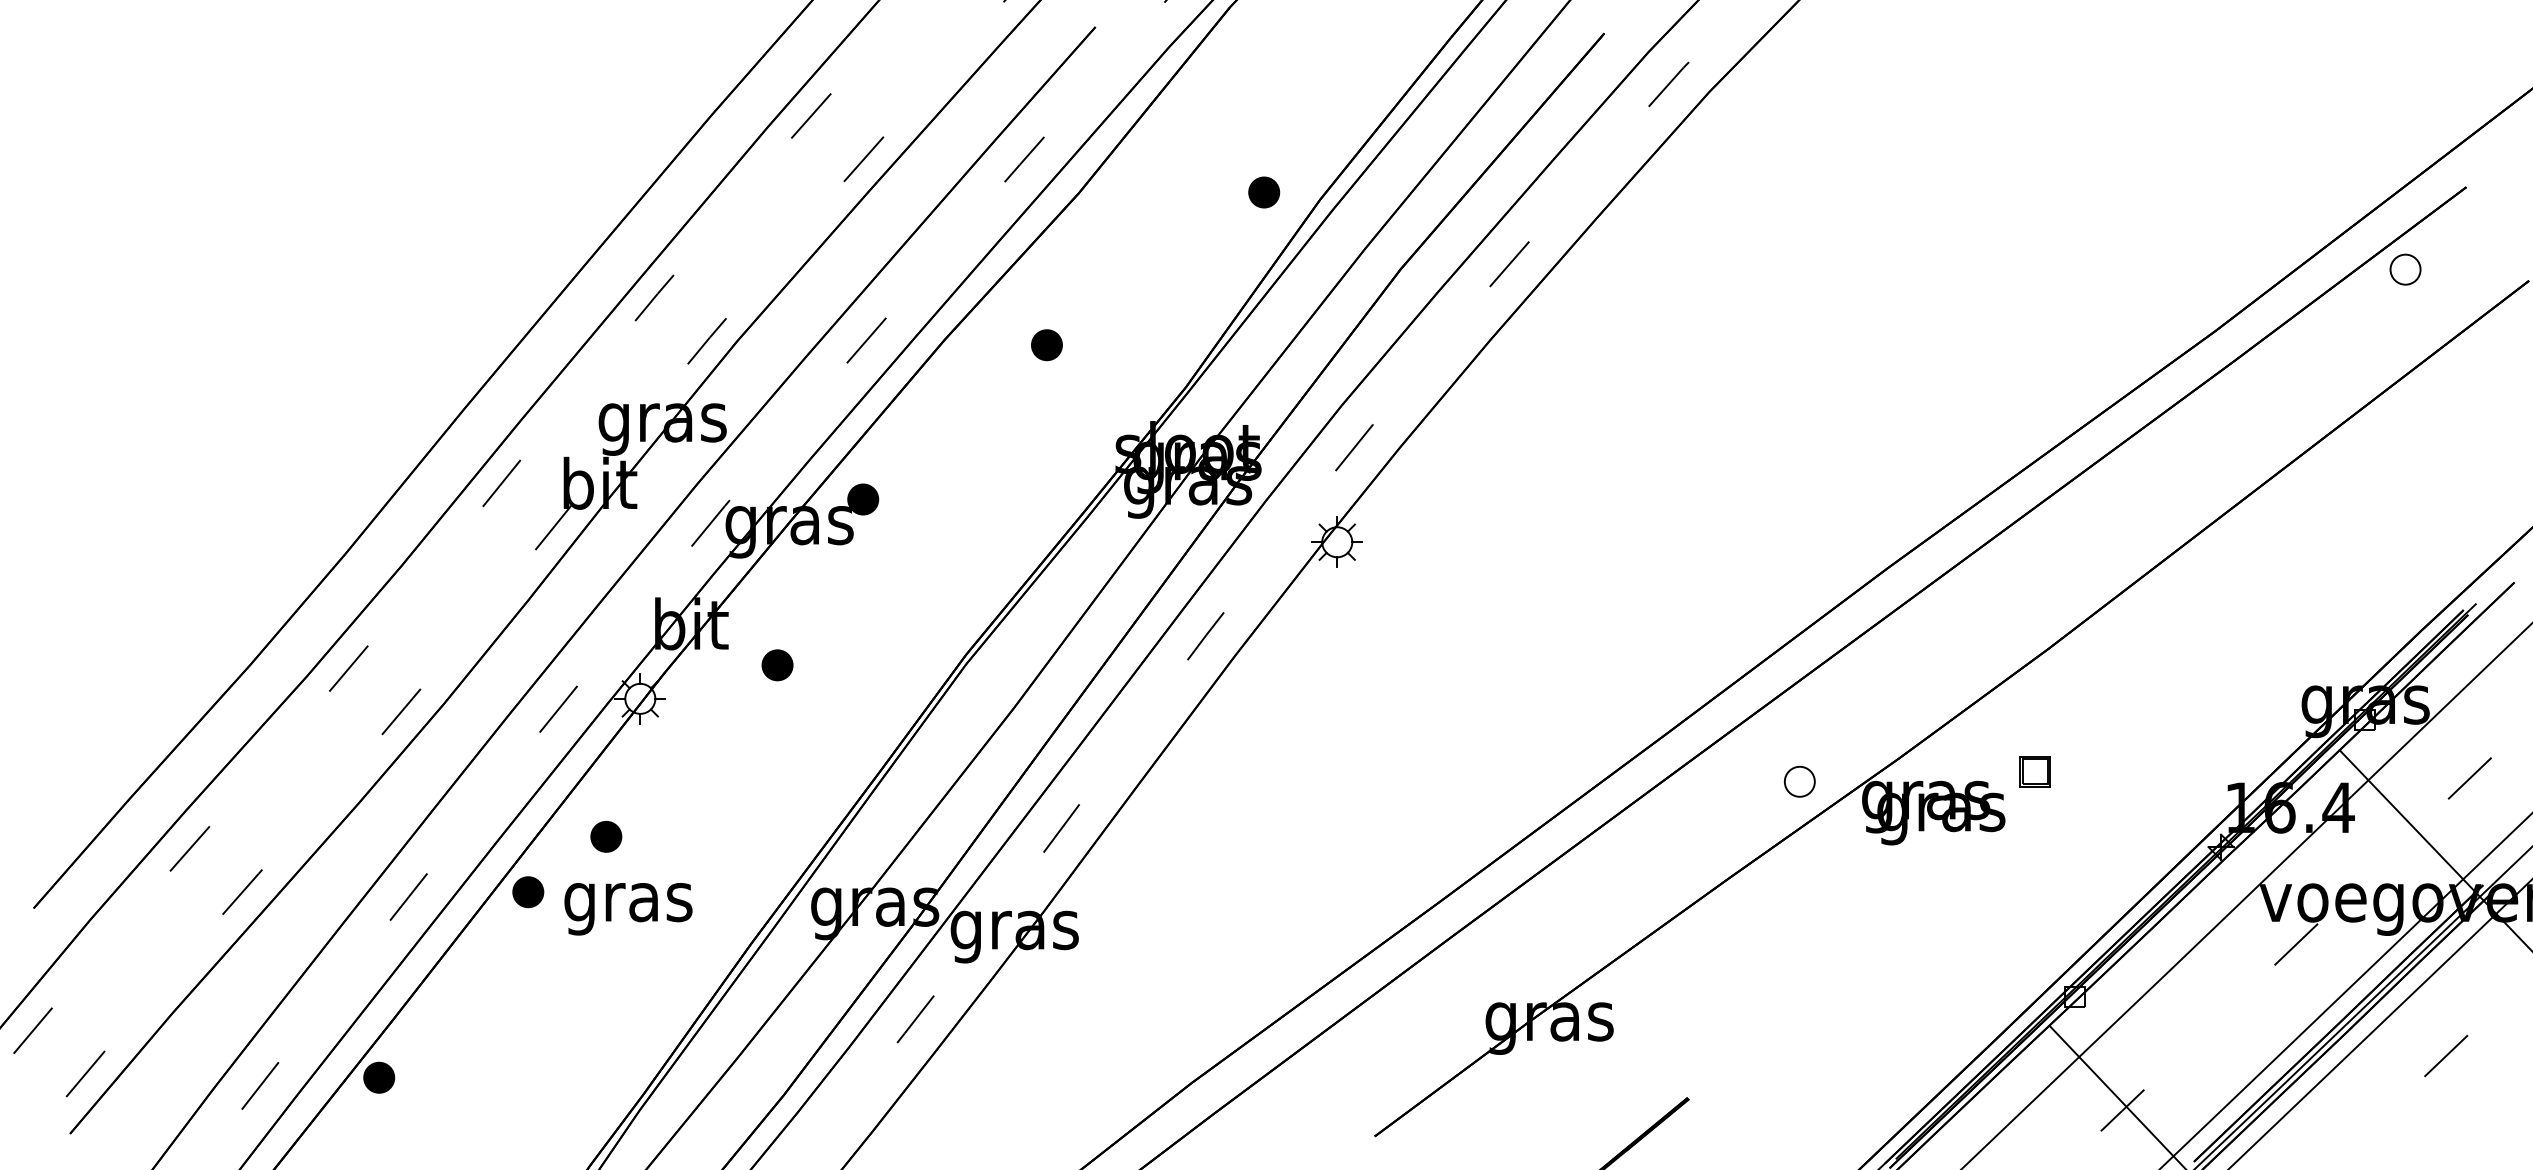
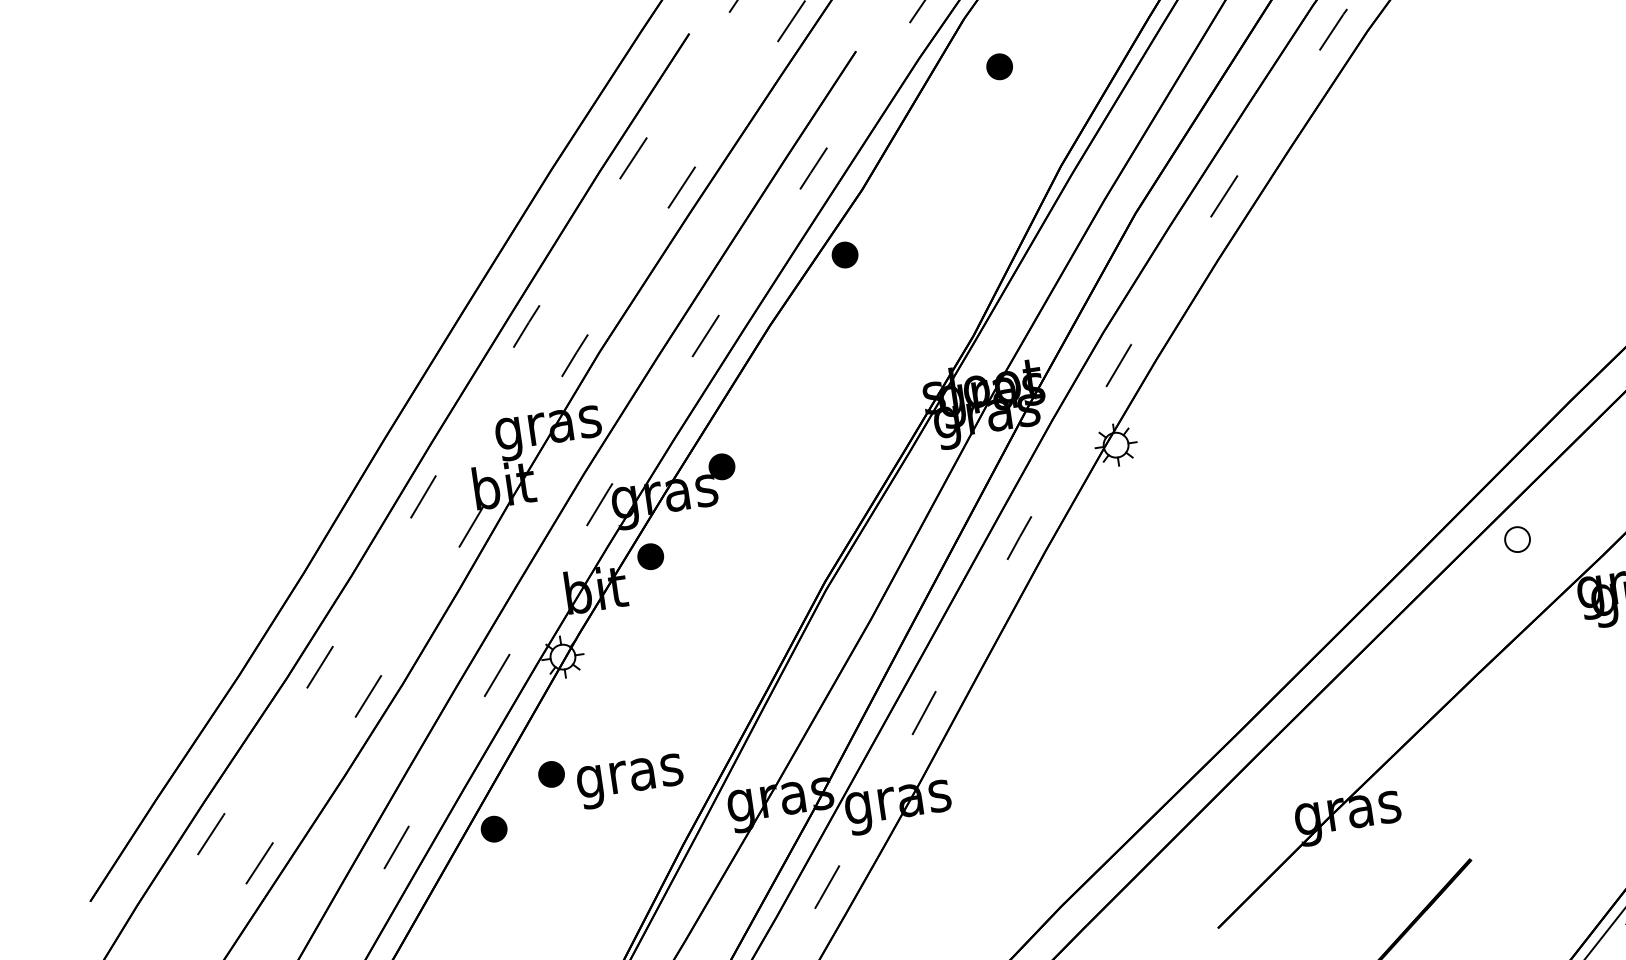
part: (1264, 192) -> (999, 66), moved
part: (1046, 345) -> (844, 255), moved
part: (777, 665) -> (650, 556), moved
part: (1799, 781) -> (1517, 539), moved
text: (628, 909) -> (630, 781), moved

